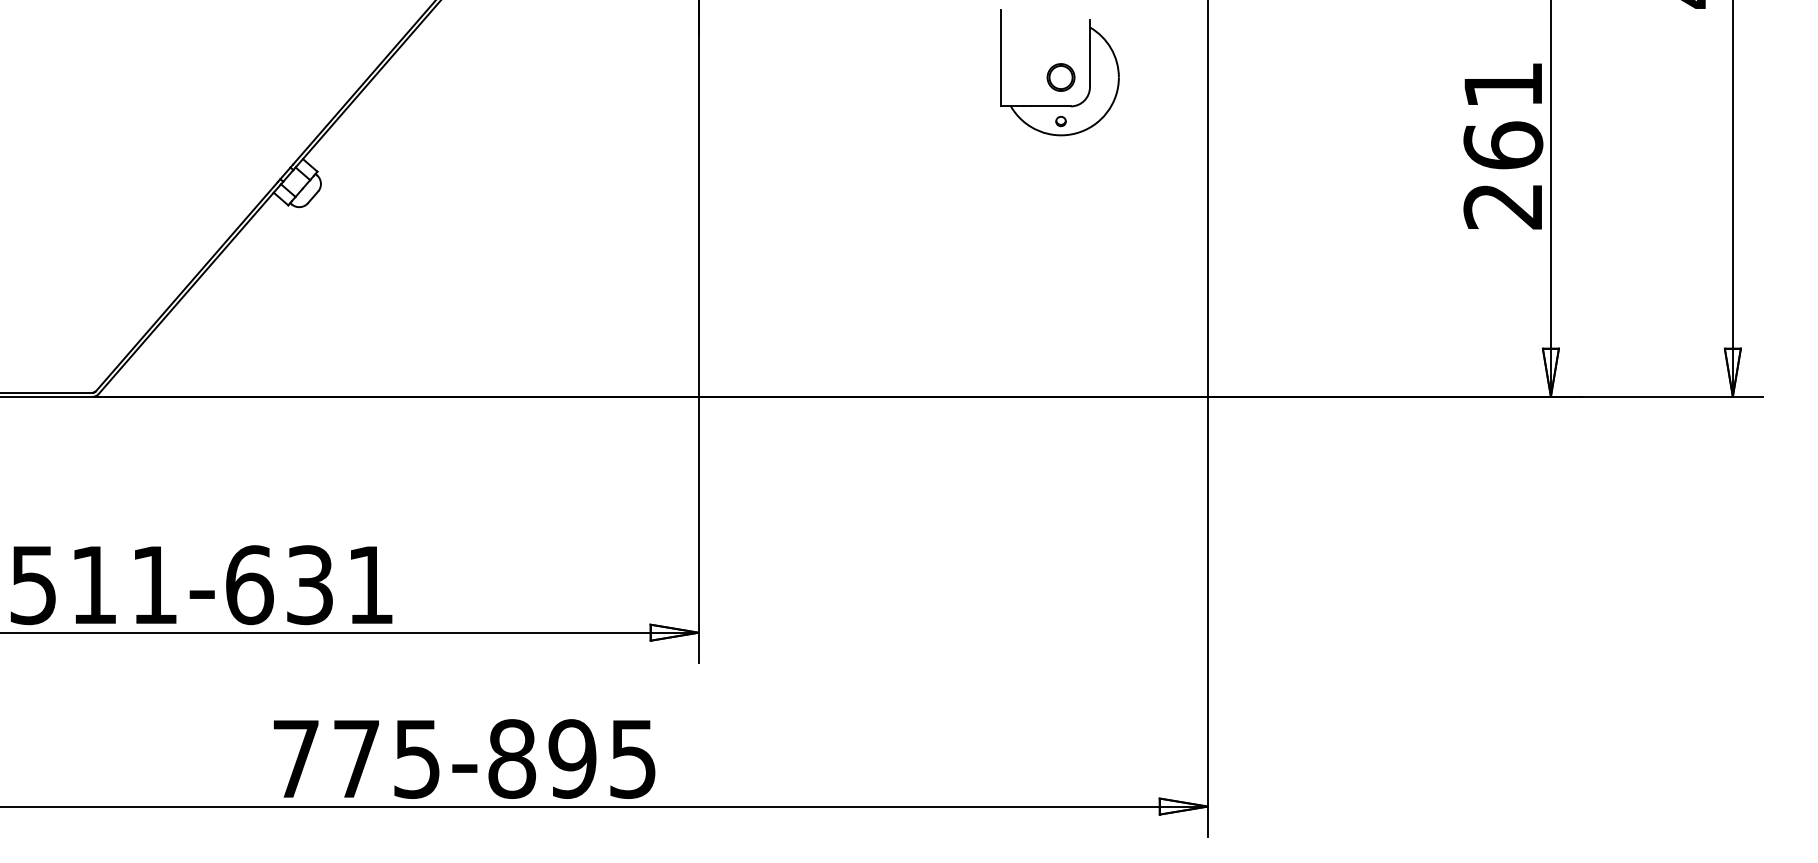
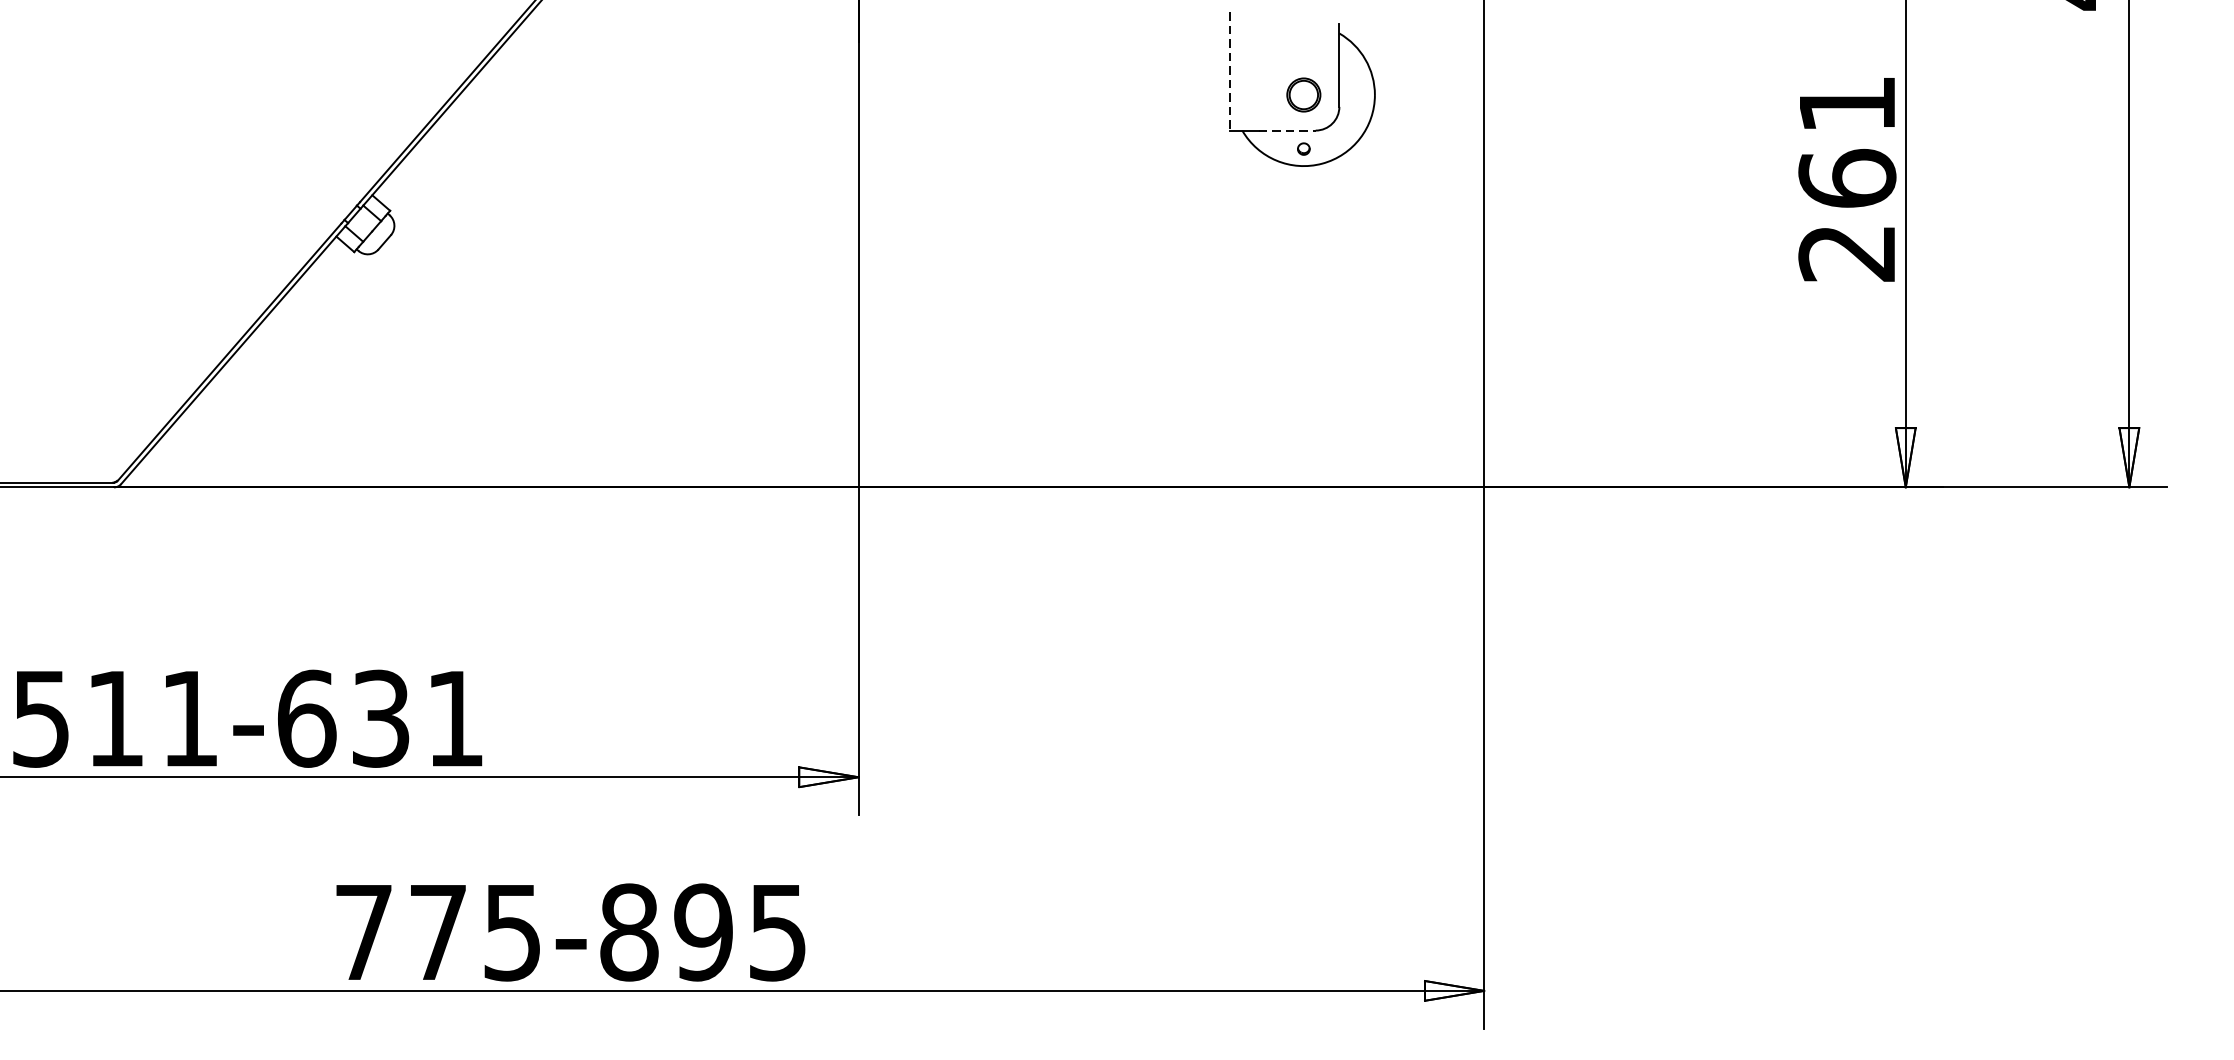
line: (1001, 58) -> (1230, 71), solid -> dashed
line: (1048, 106) -> (1288, 130), solid -> dashed

